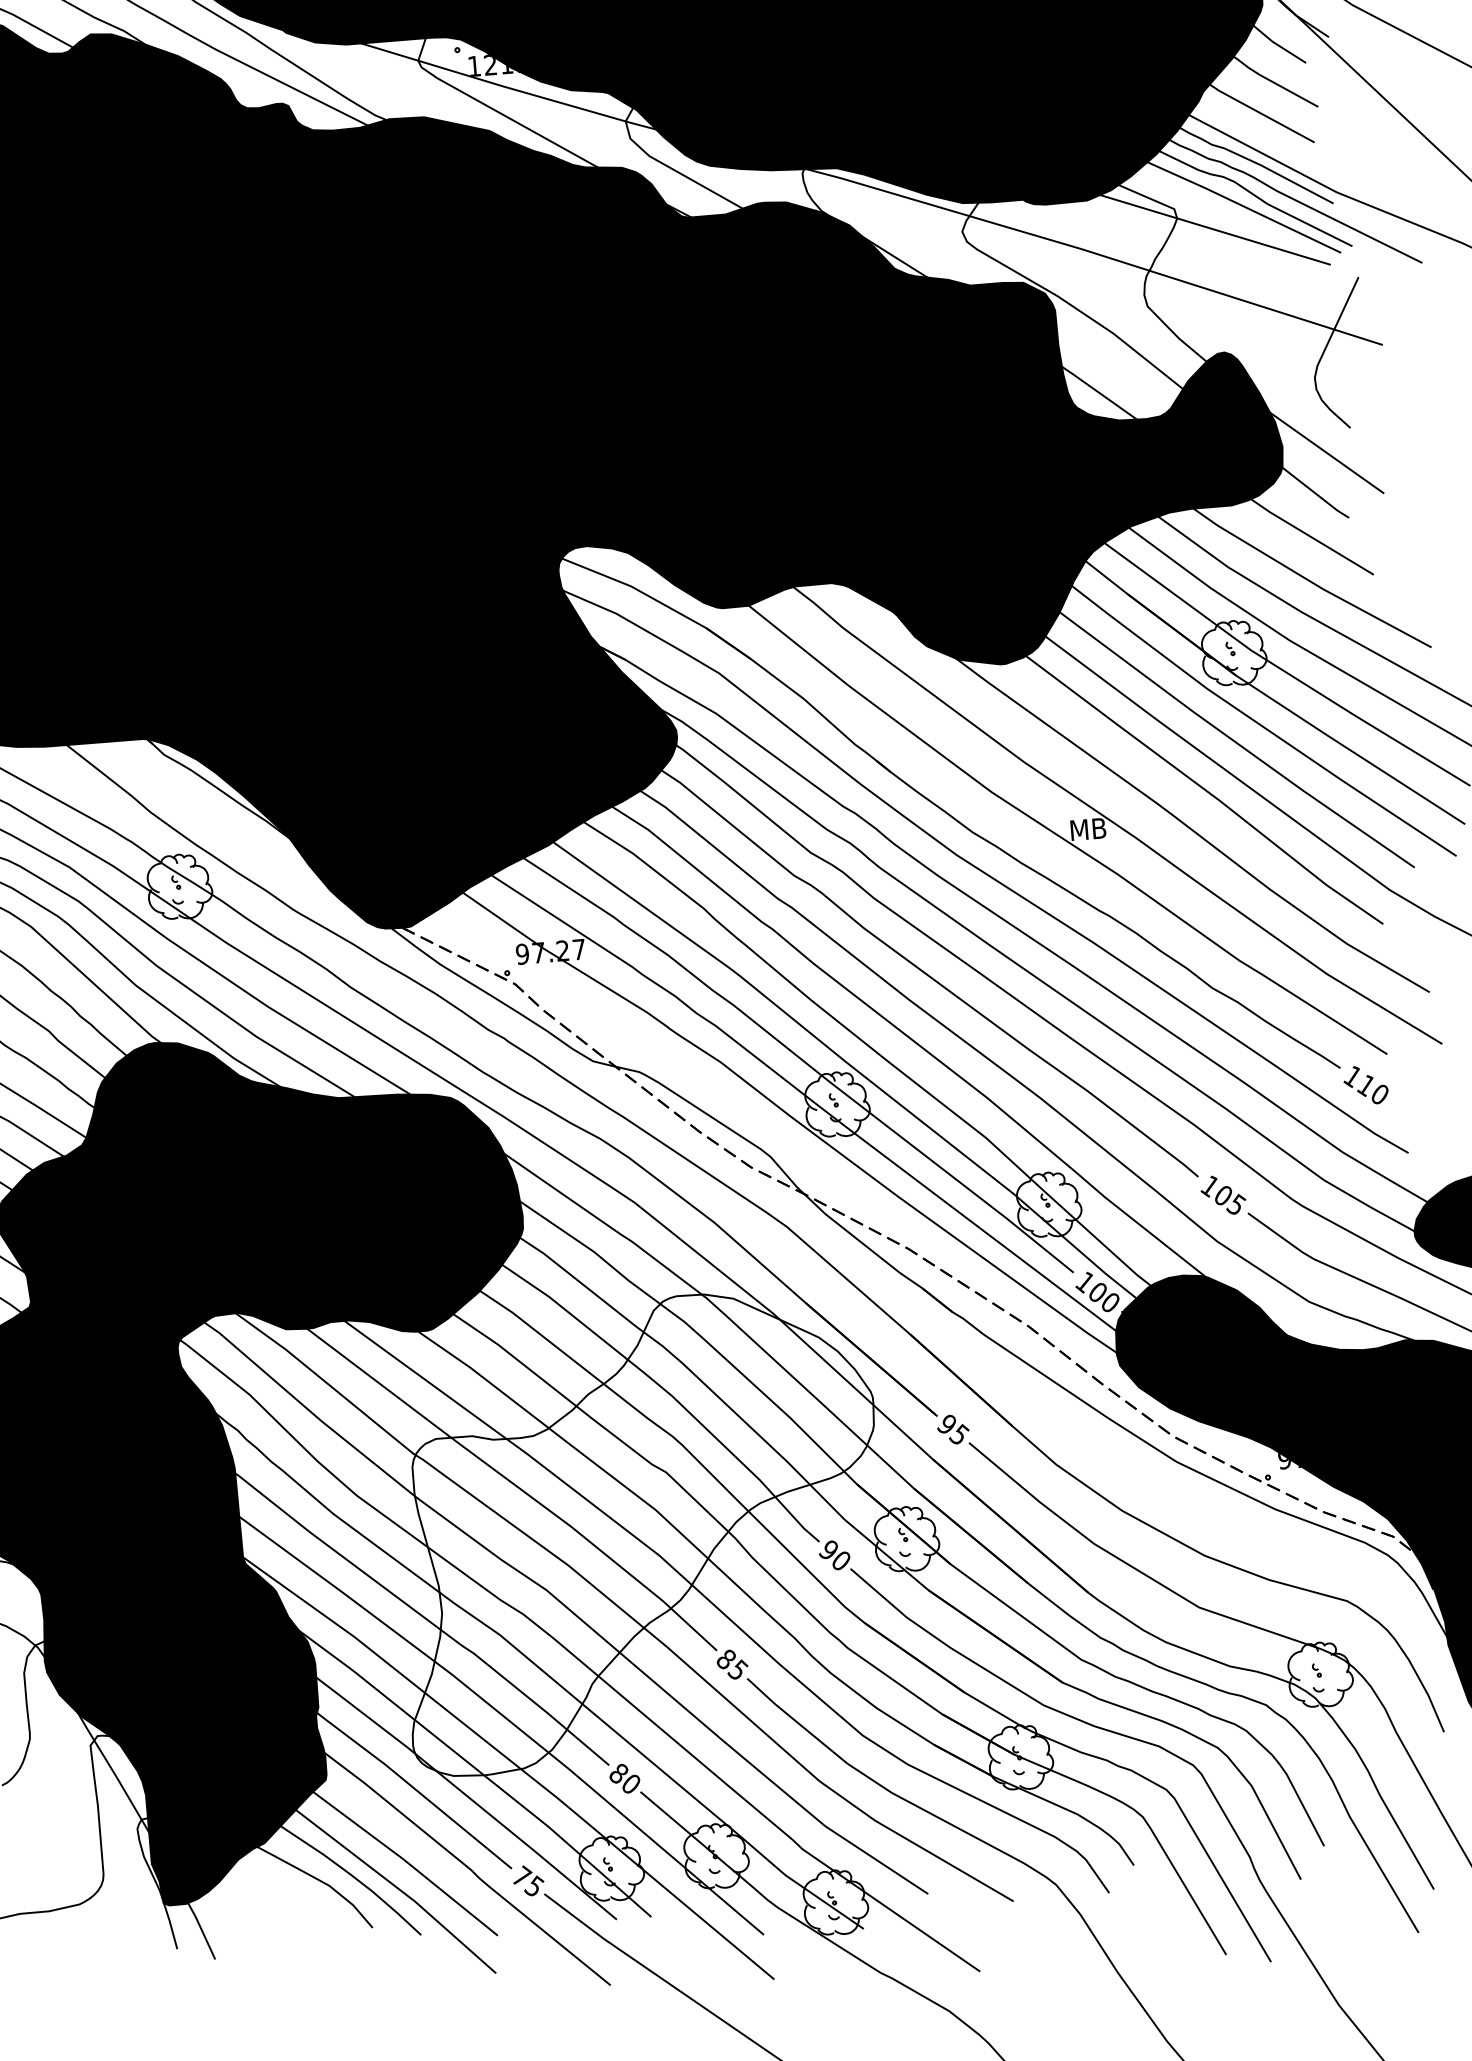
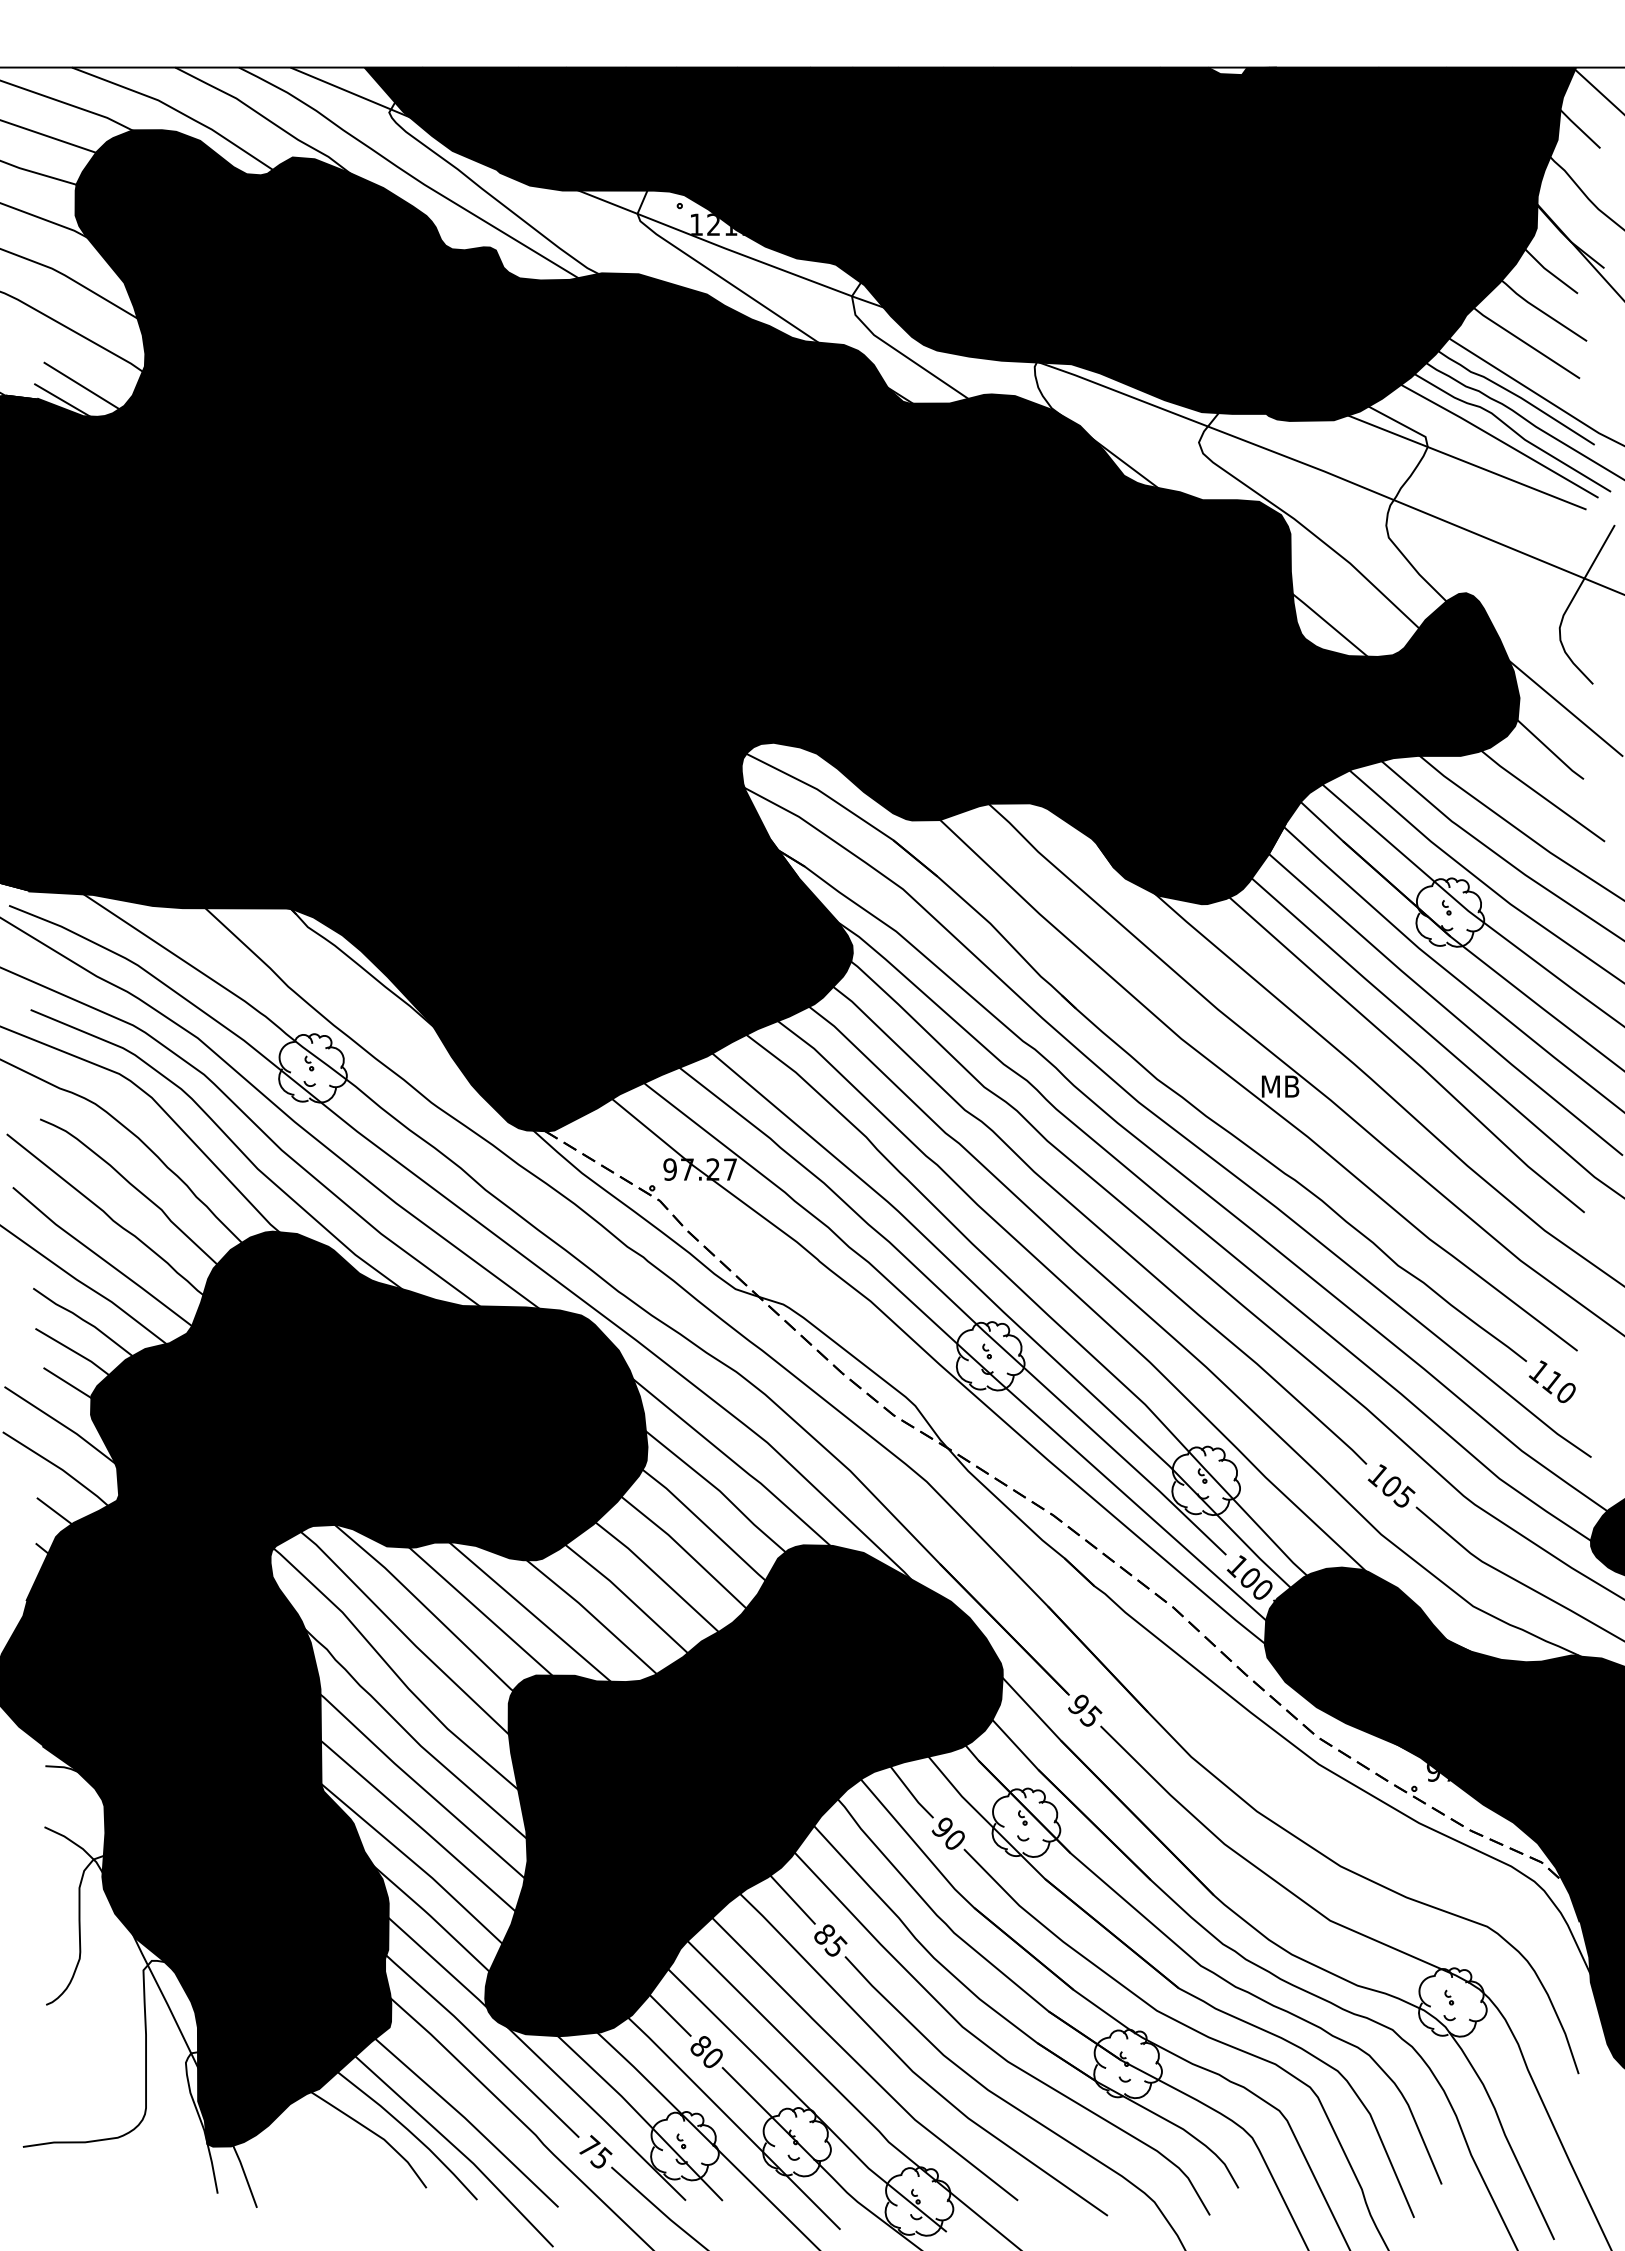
fill: (639, 1530) -> (743, 1790), added

